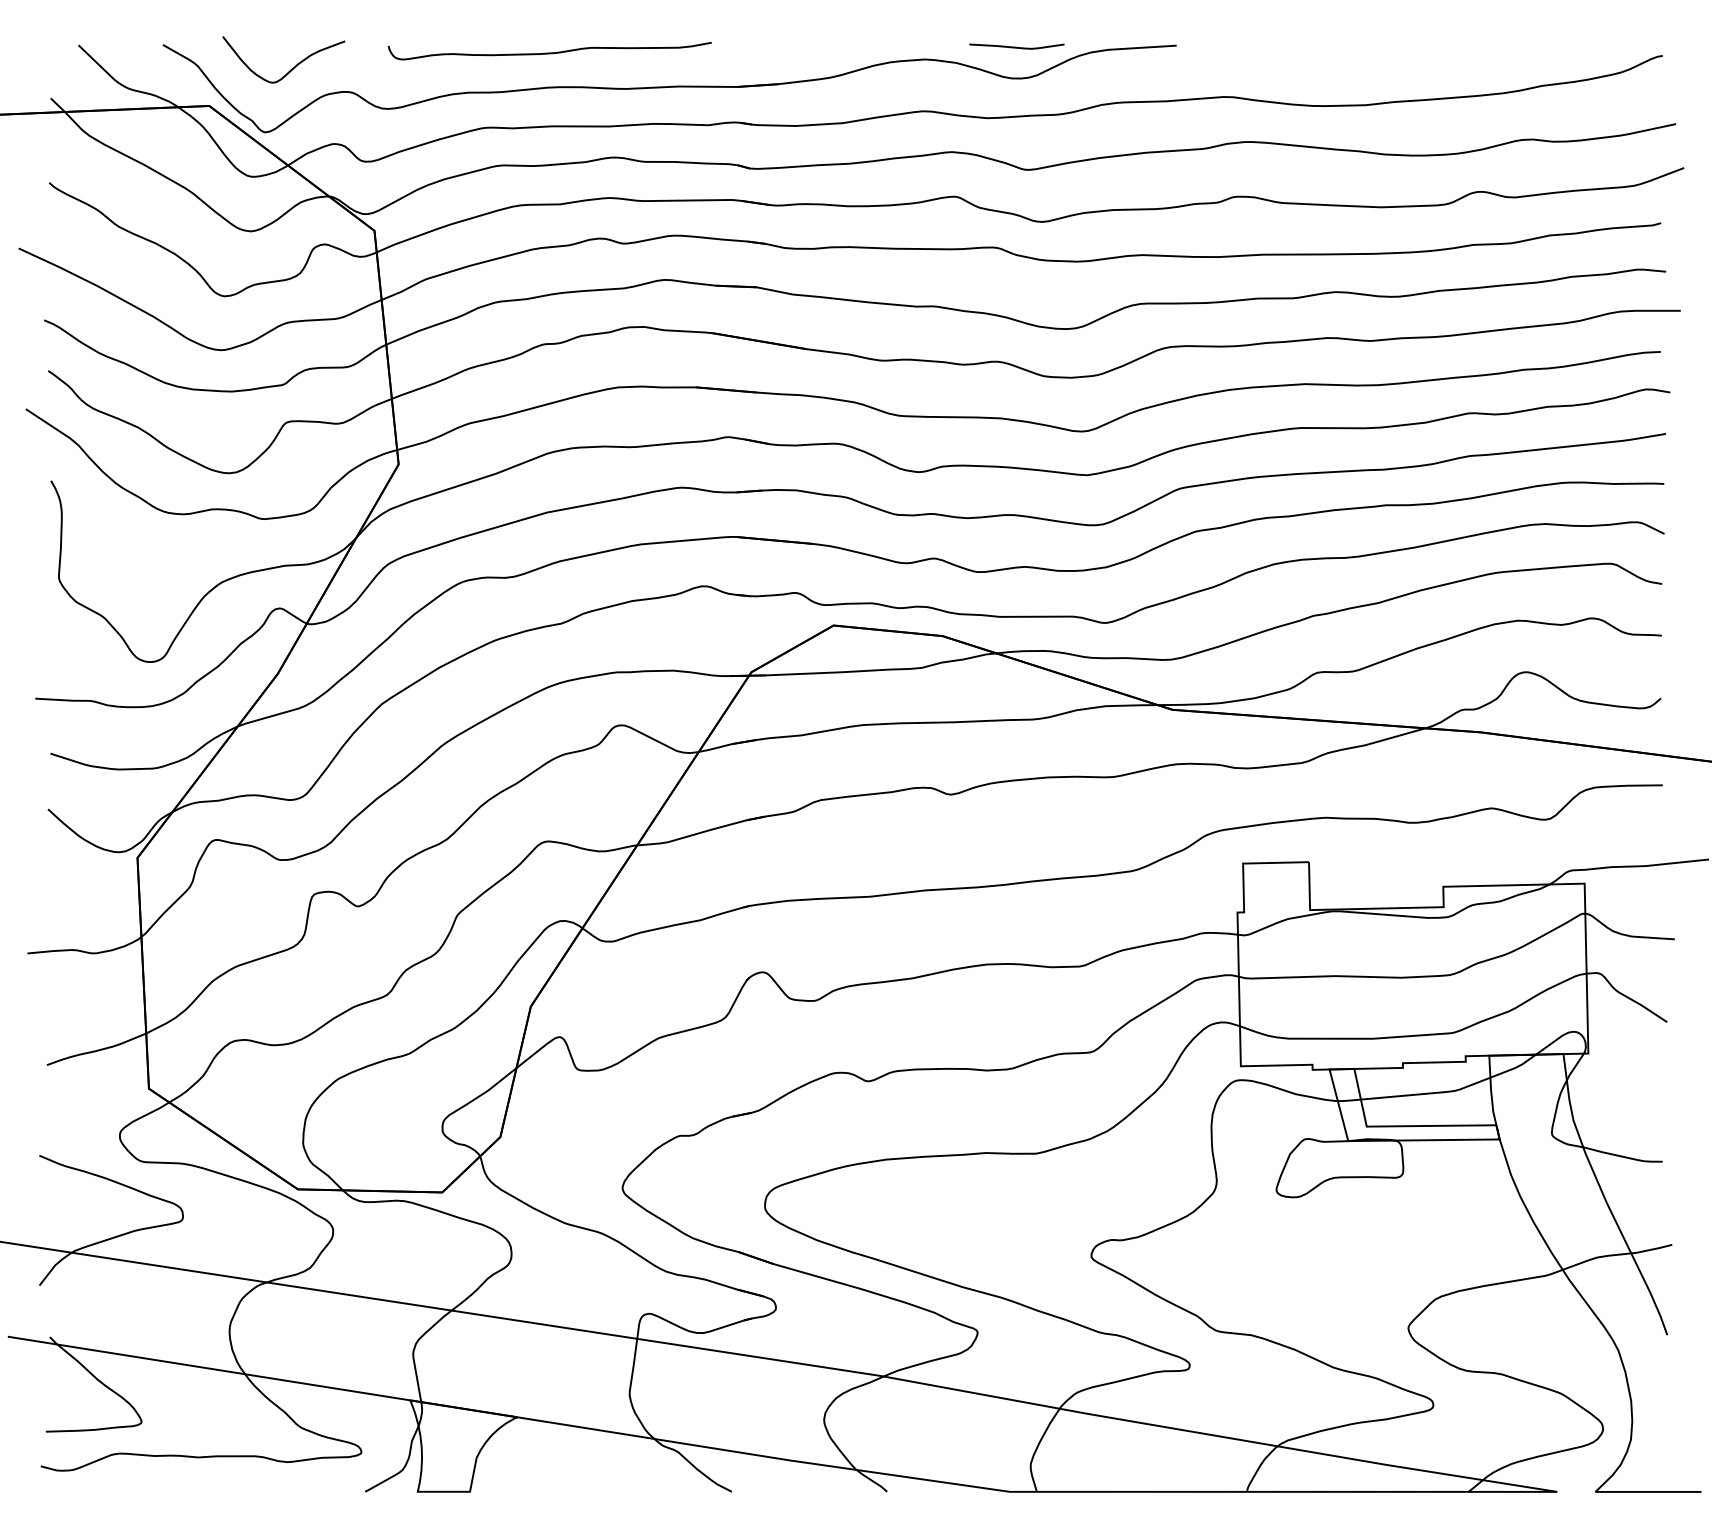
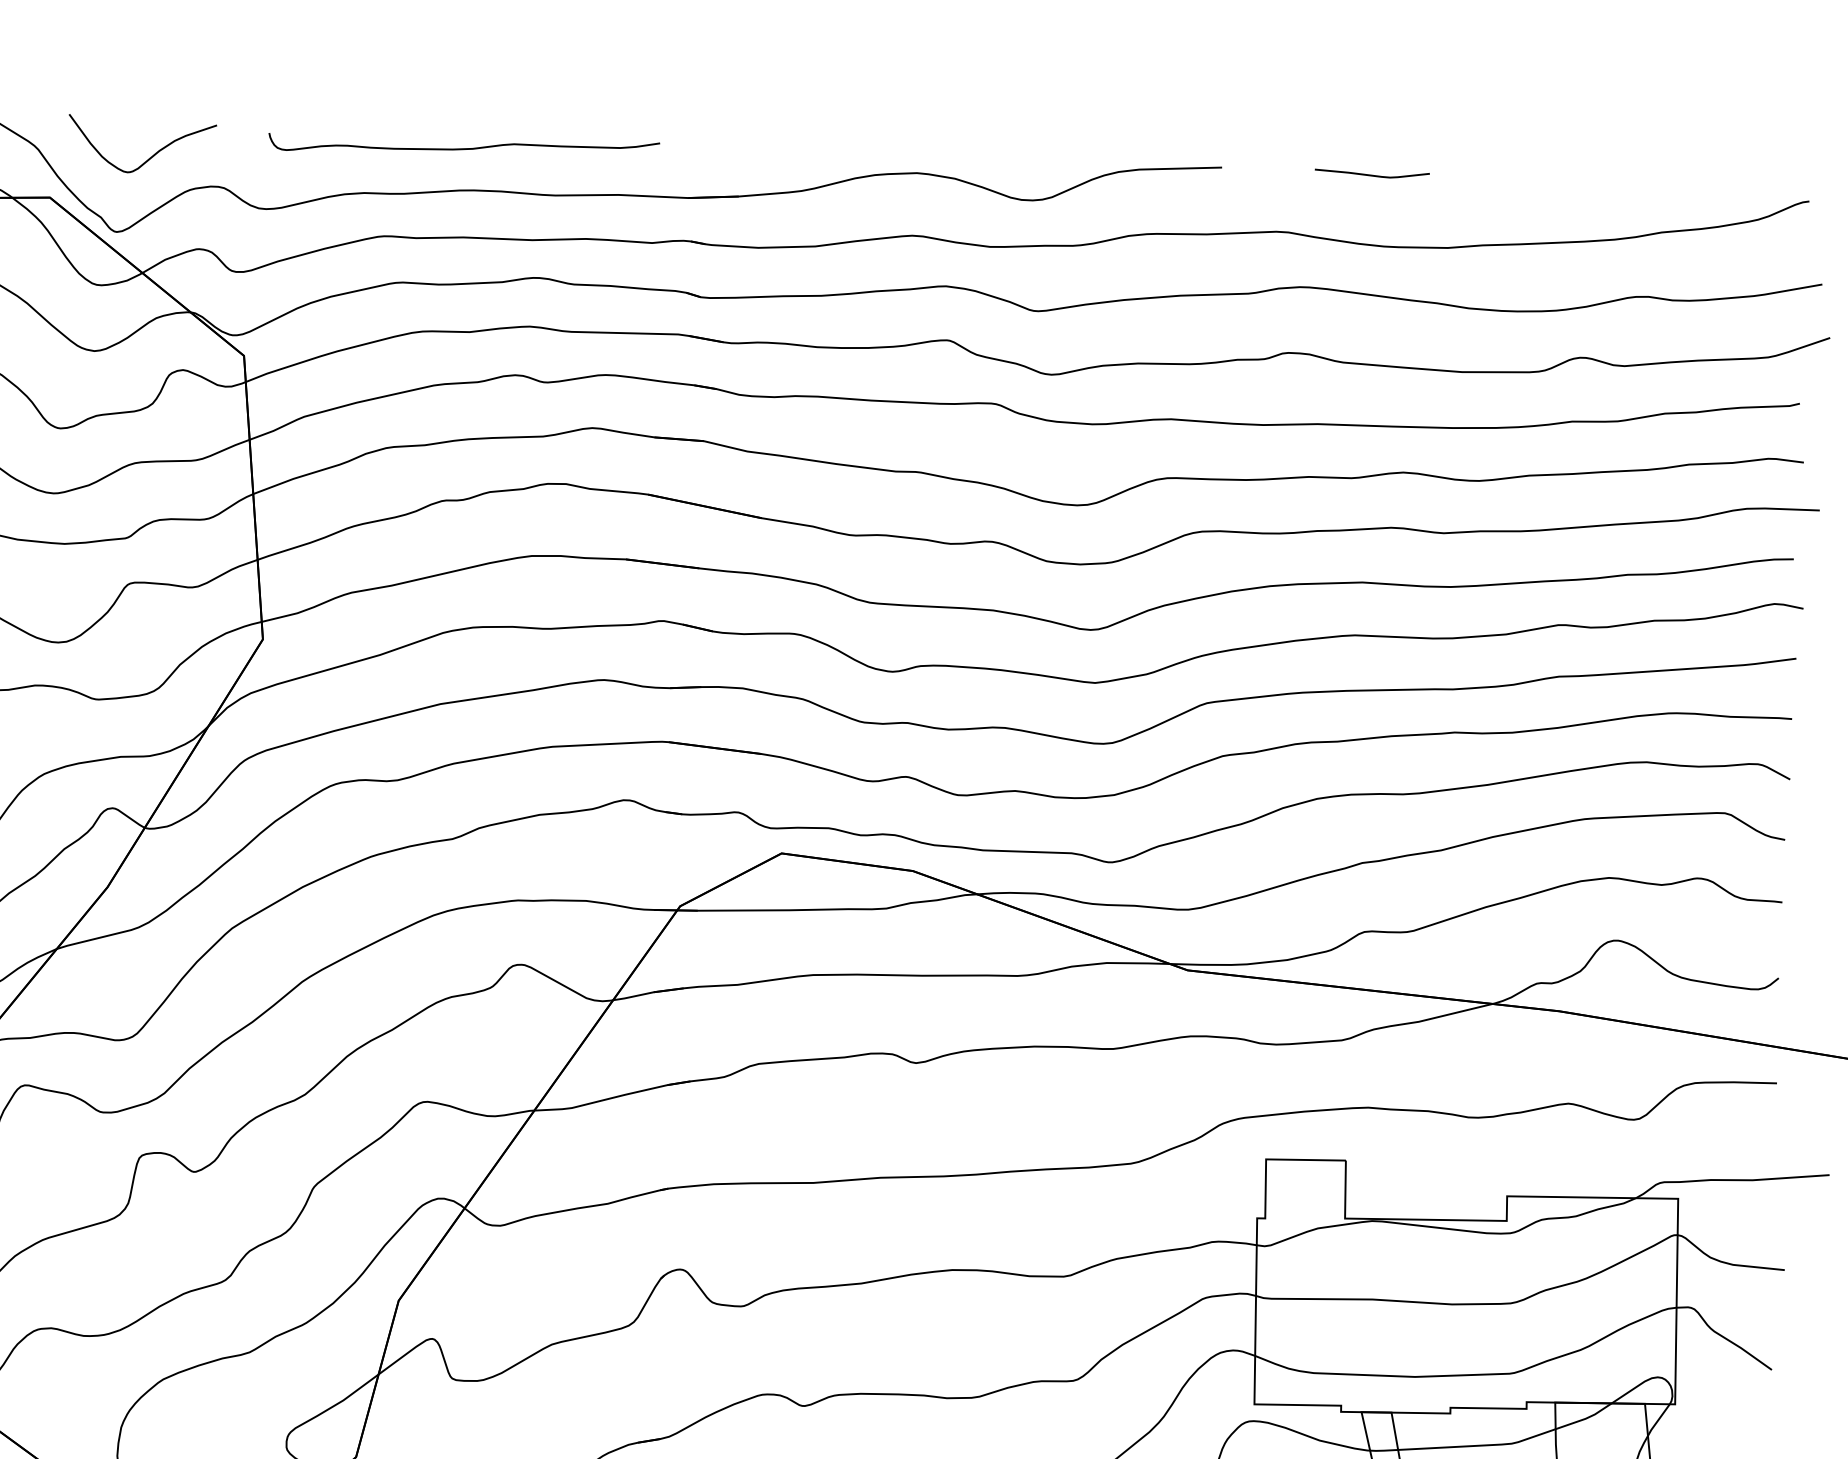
curve: (1016, 46) -> (1371, 174), moved

